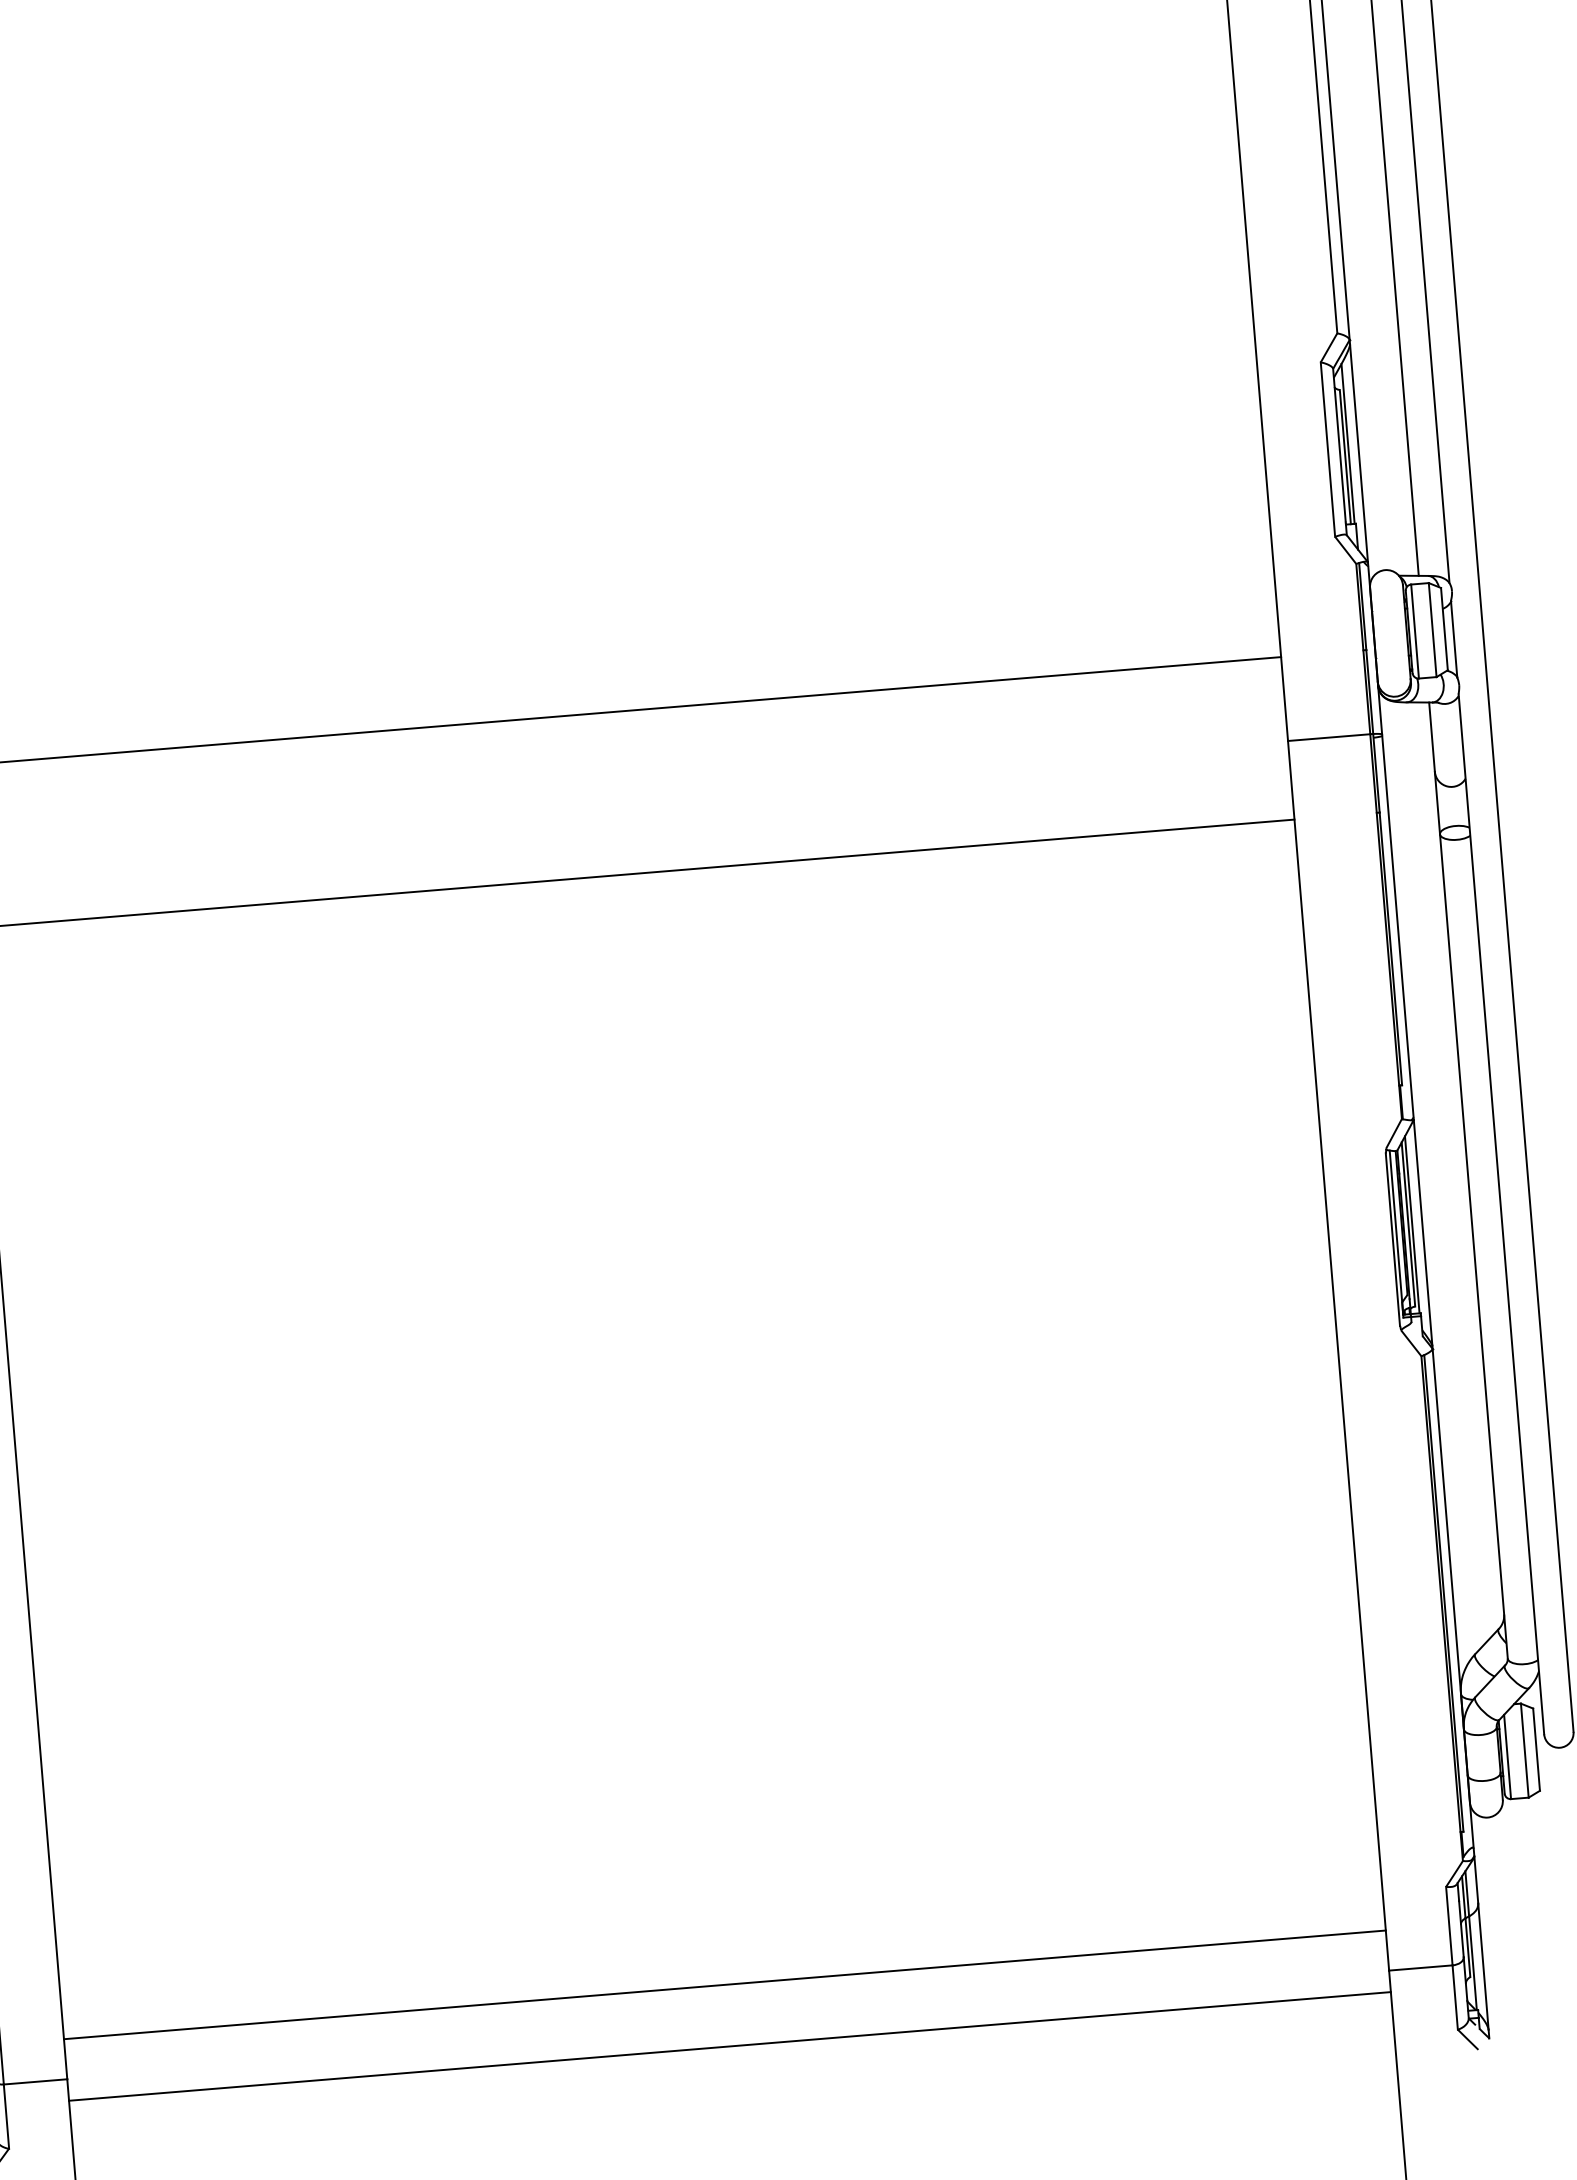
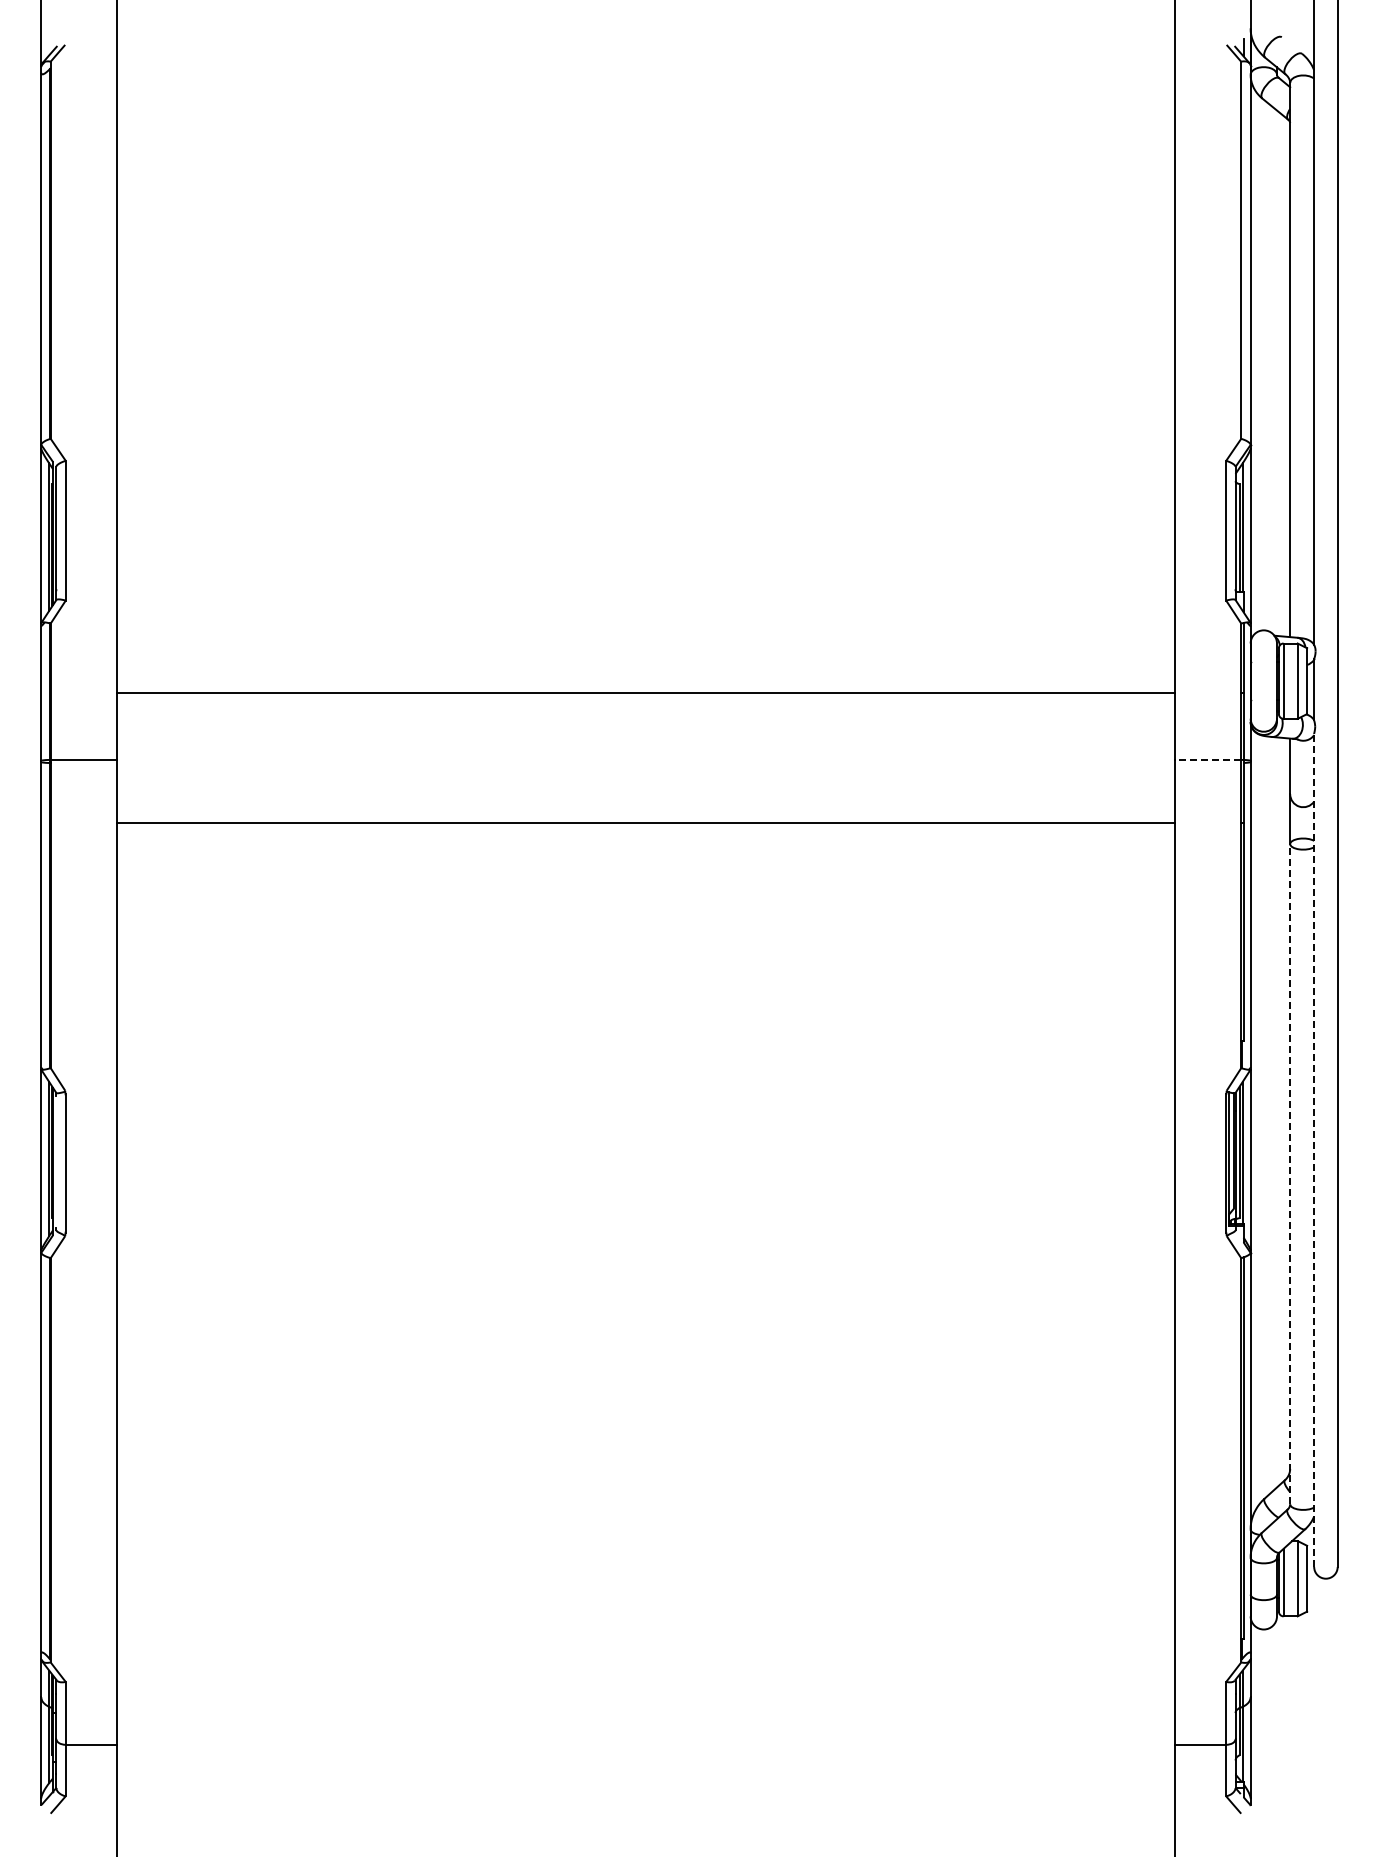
line: (1329, 737) -> (1208, 759), solid -> dashed
line: (1501, 1214) -> (1314, 1150), solid -> dashed
line: (1474, 1245) -> (1290, 1173), solid -> dashed
line: (724, 1984) -> (645, 1712), removed
line: (729, 2047) -> (645, 1762), removed

